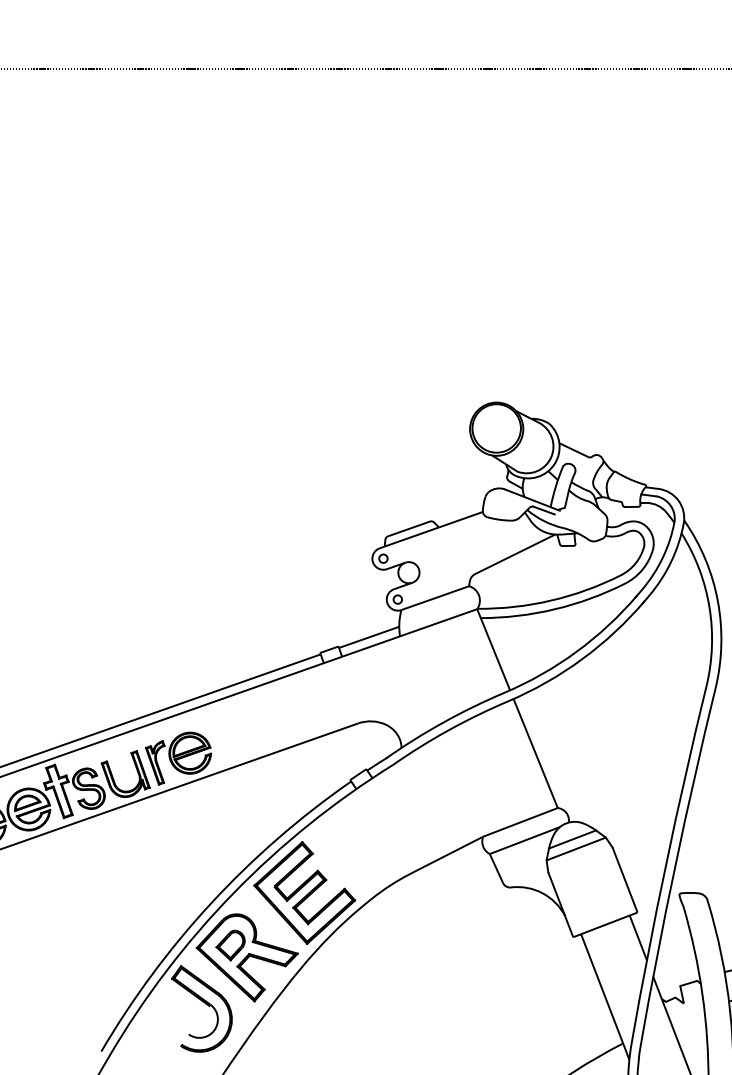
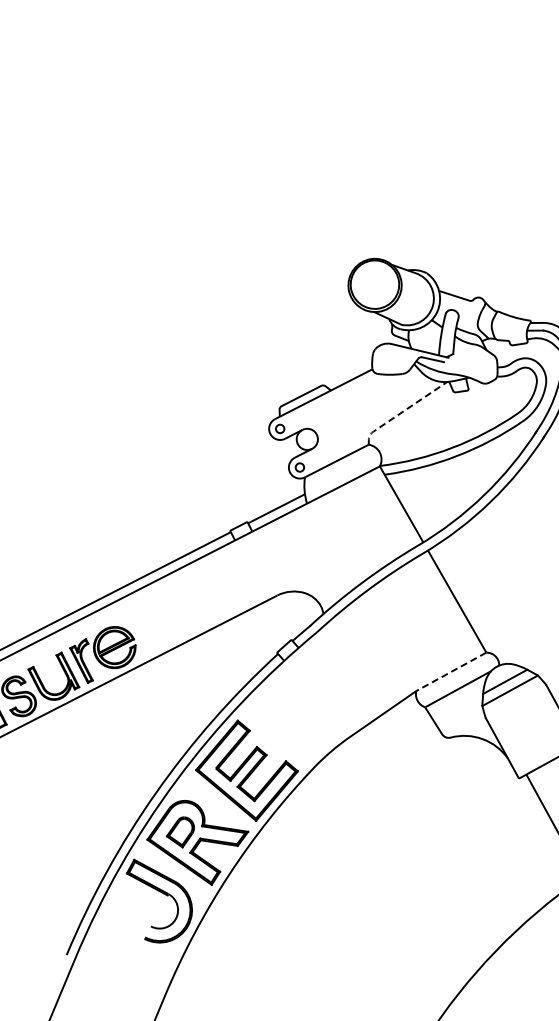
line: (505, 559) -> (401, 413), solid -> dashed
line: (520, 822) -> (451, 671), solid -> dashed

